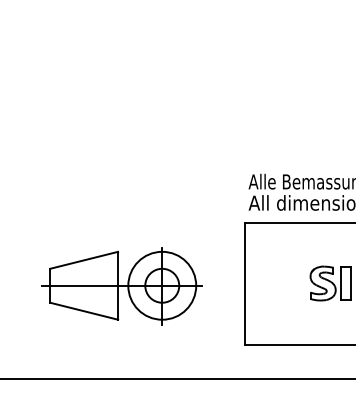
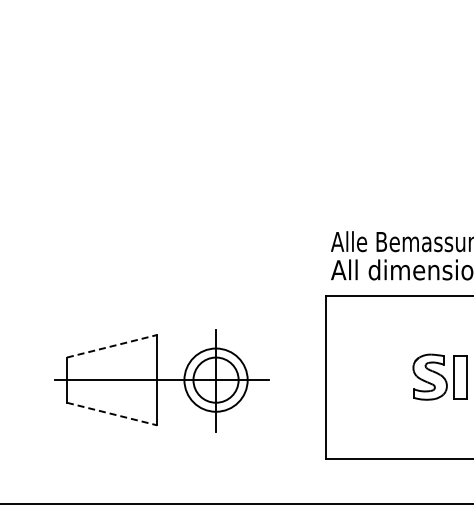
line: (84, 260) -> (112, 346), solid -> dashed
circle: (161, 285) -> (215, 379), size x0.7
line: (84, 311) -> (112, 414), solid -> dashed

